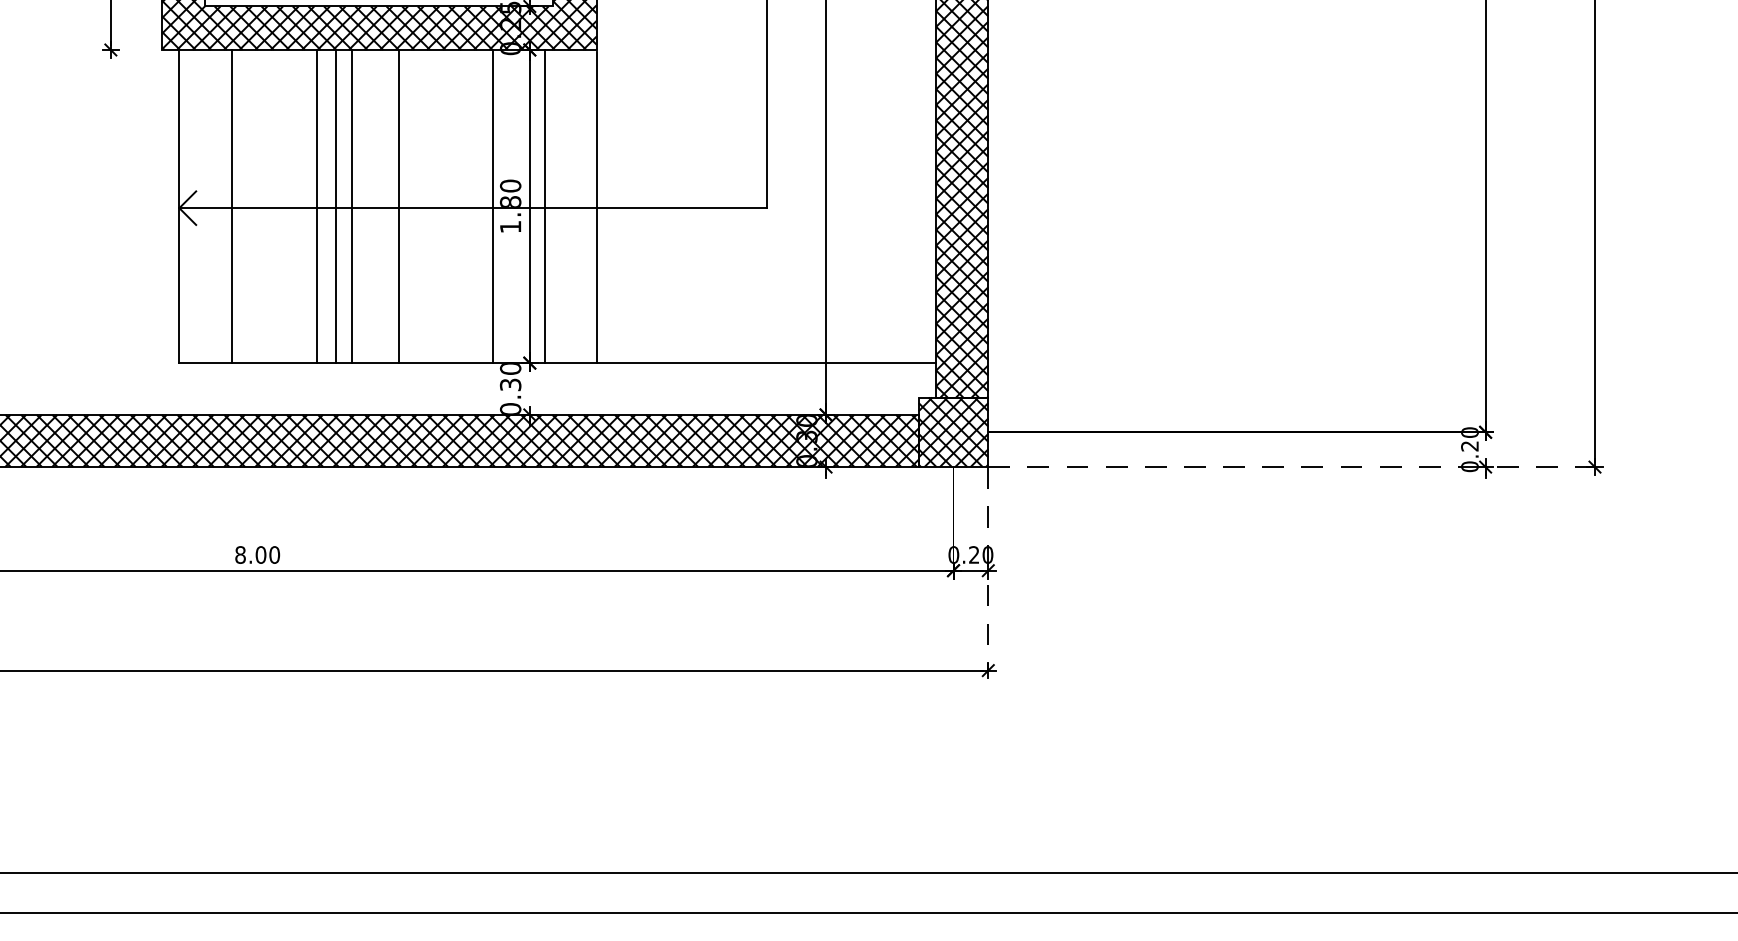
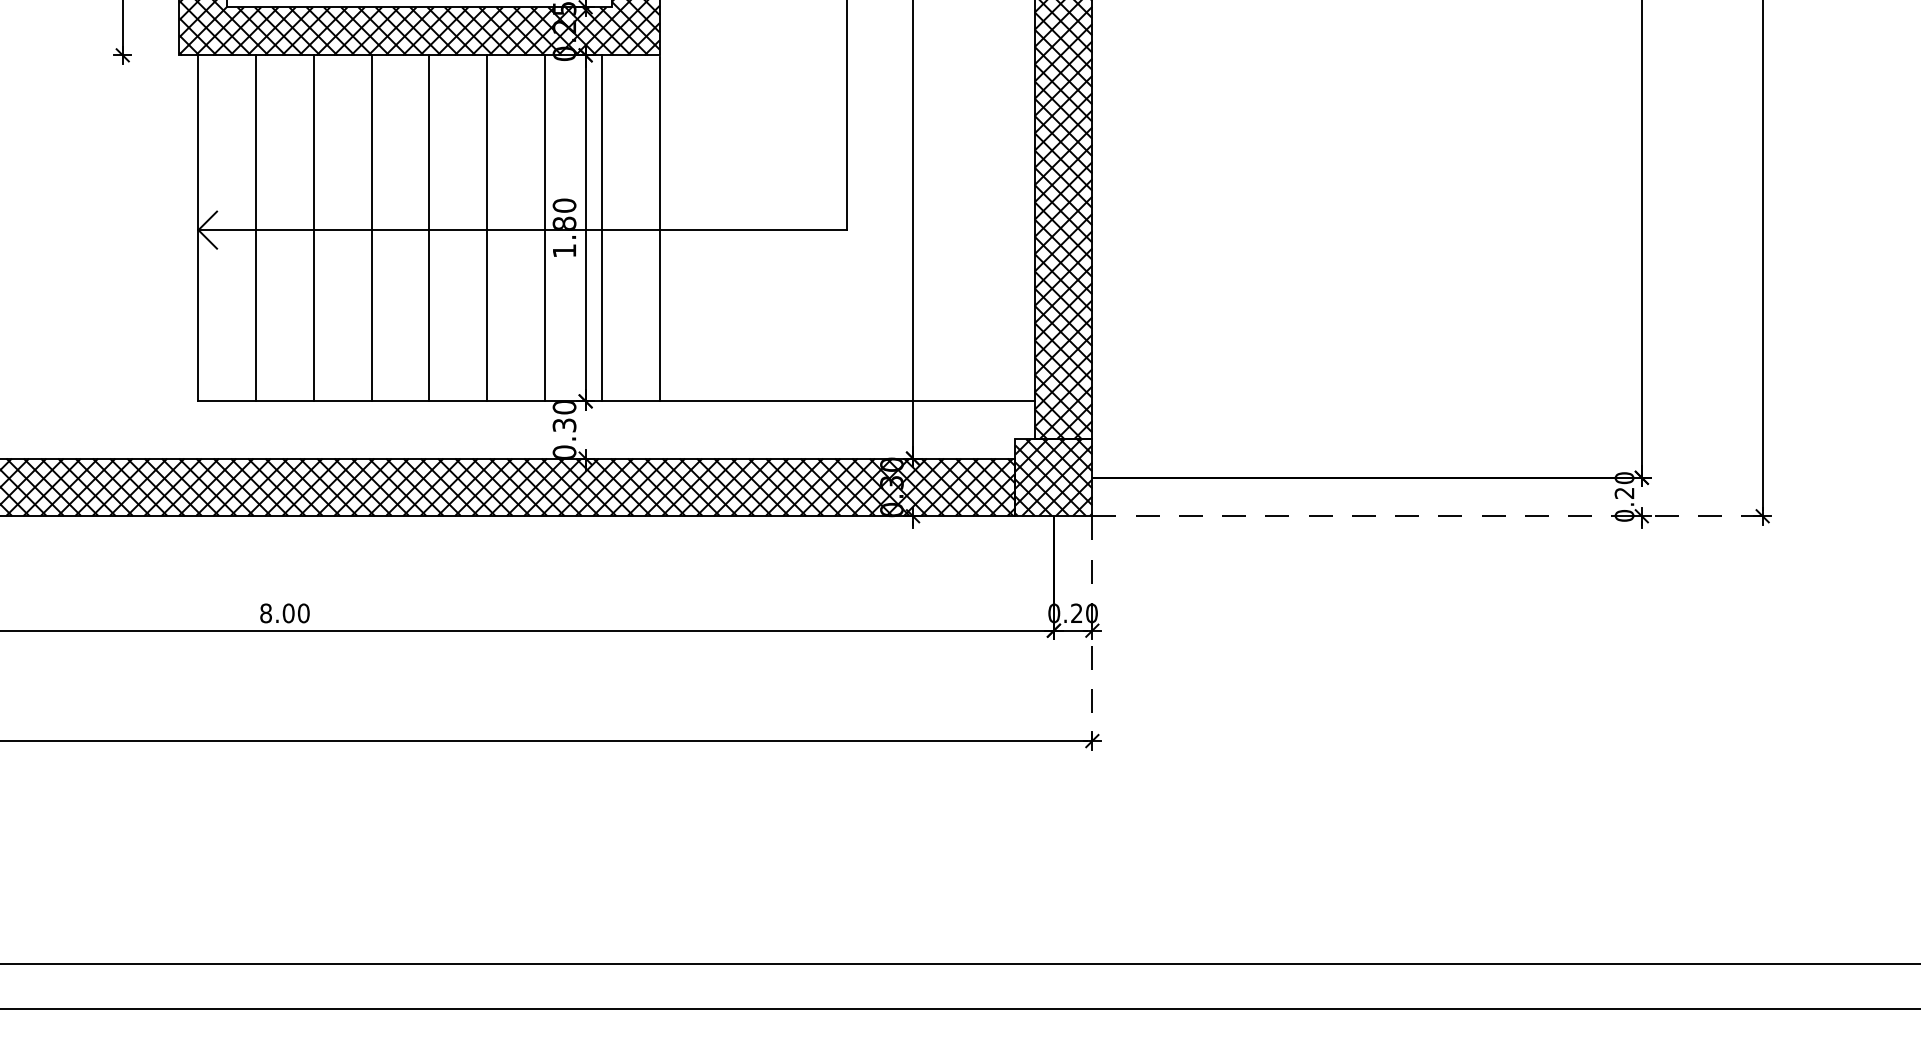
line: (316, 206) -> (313, 228), moved
line: (352, 206) -> (429, 228), moved
line: (398, 206) -> (486, 228), moved

